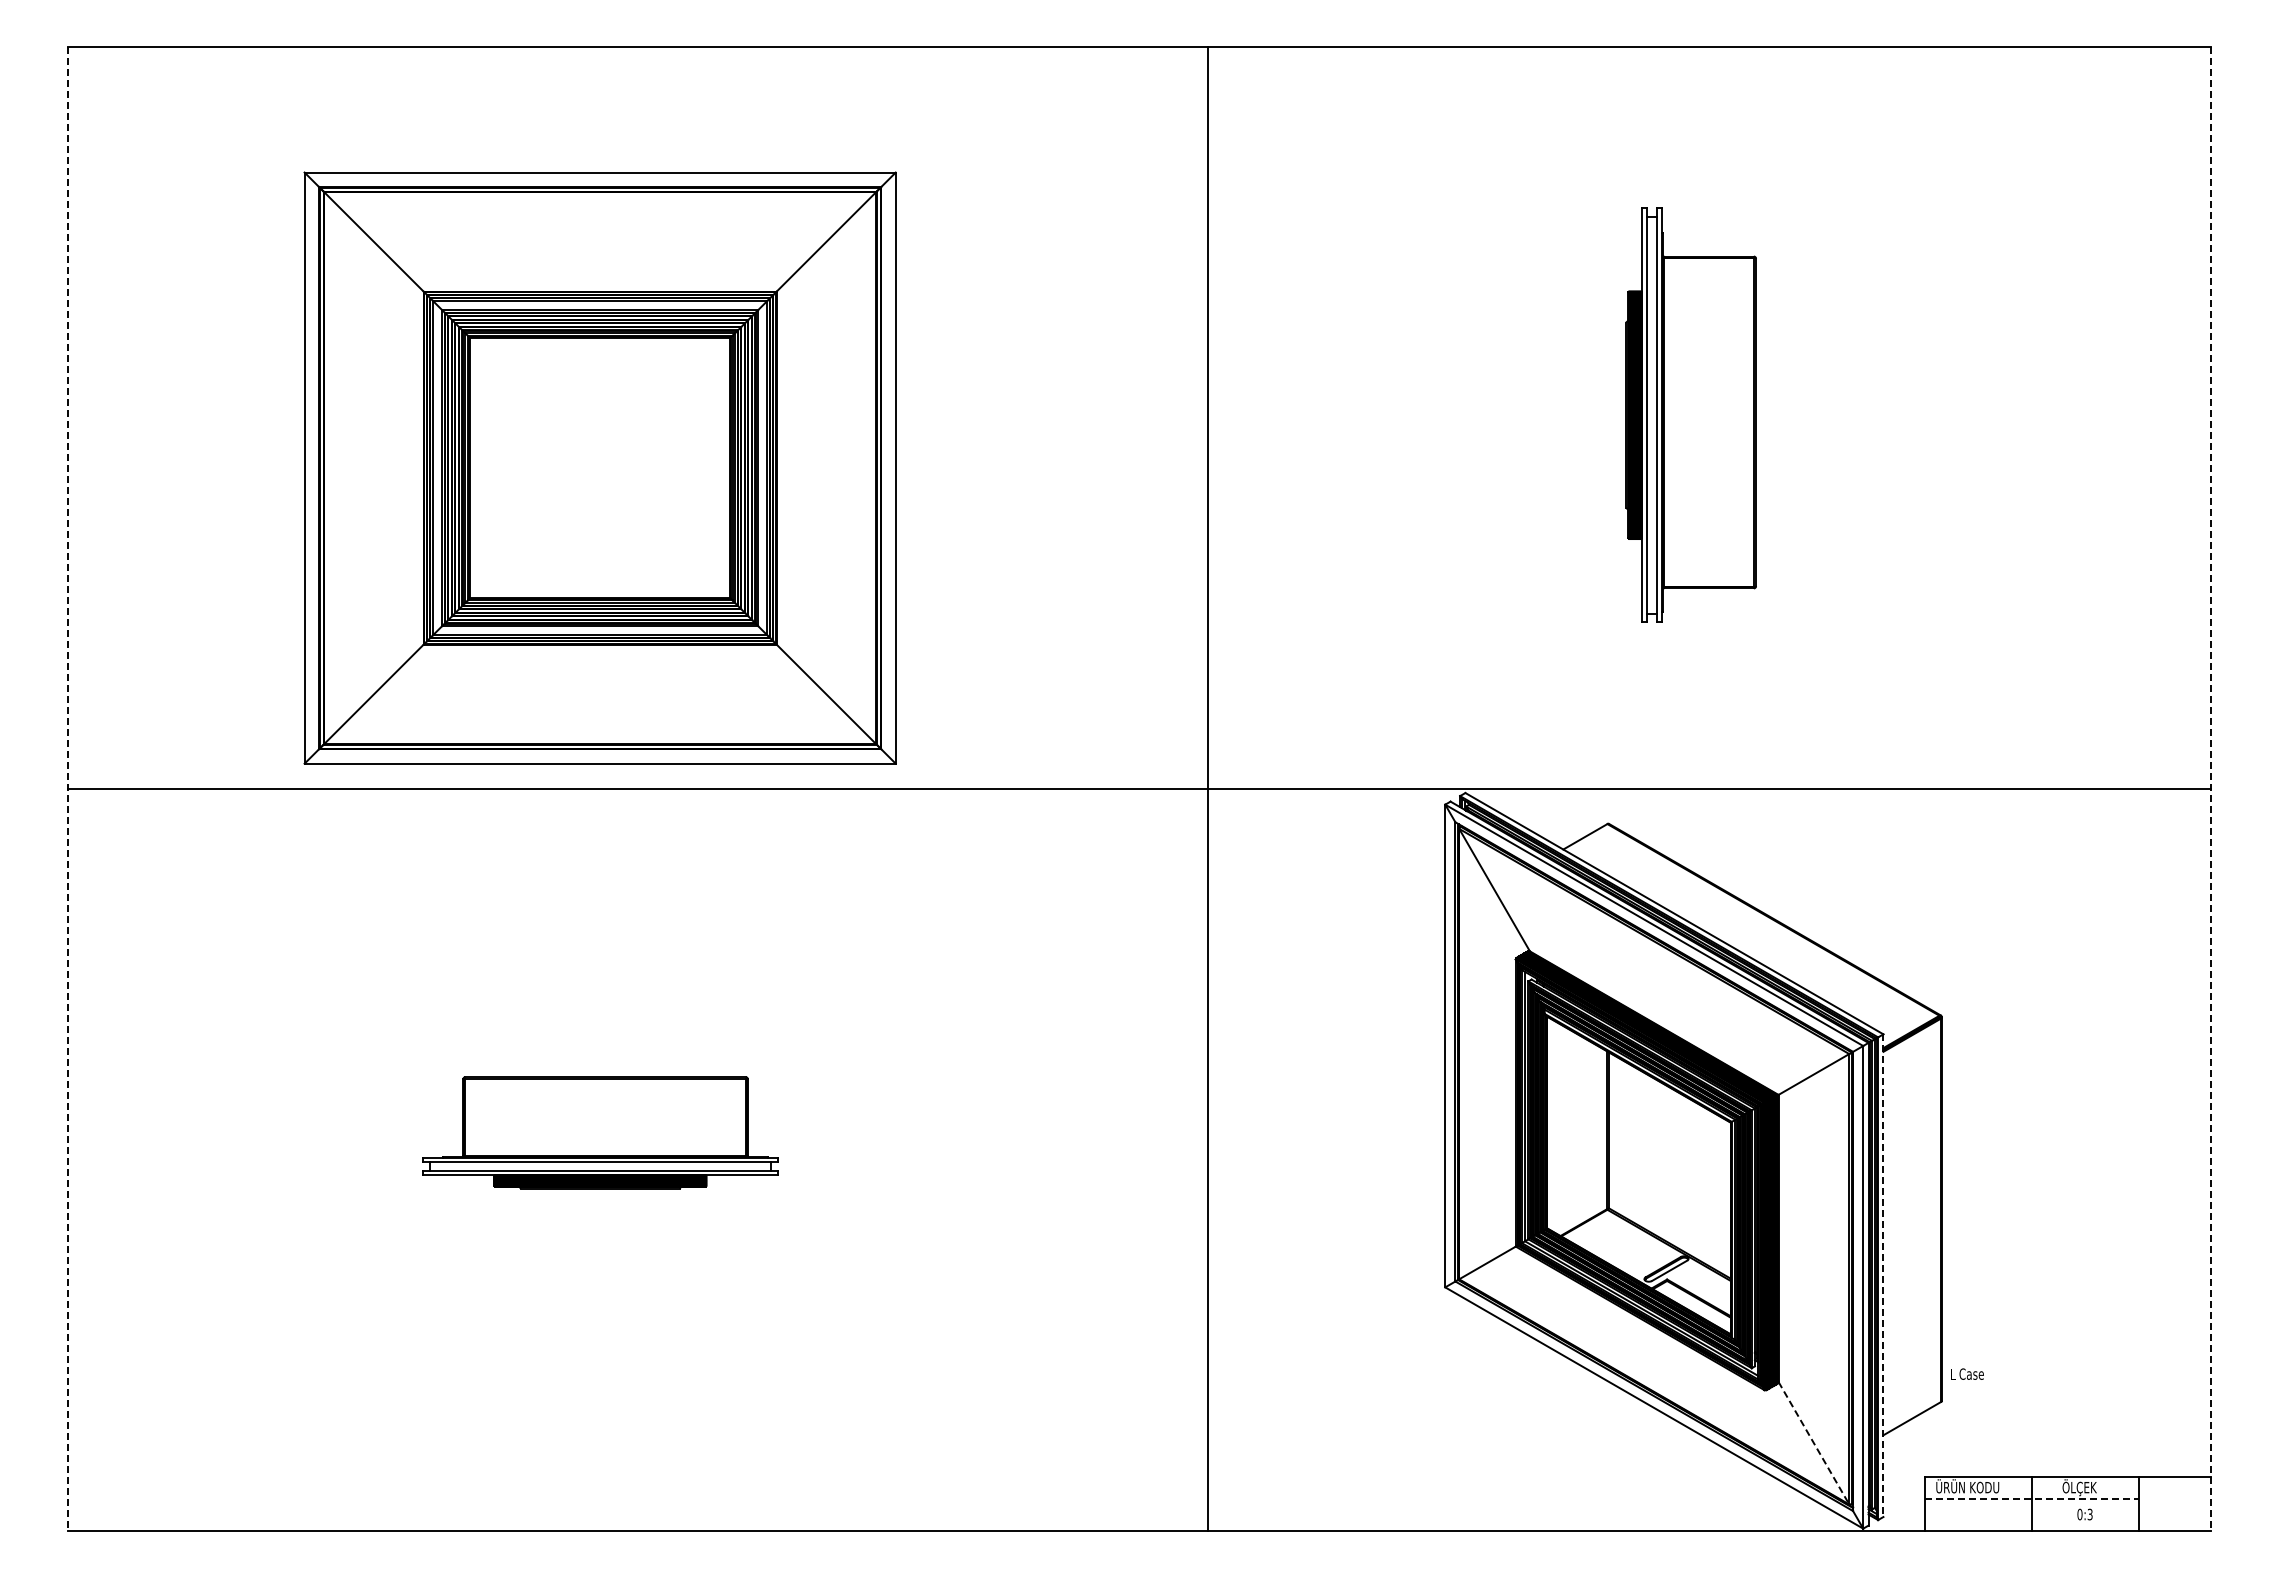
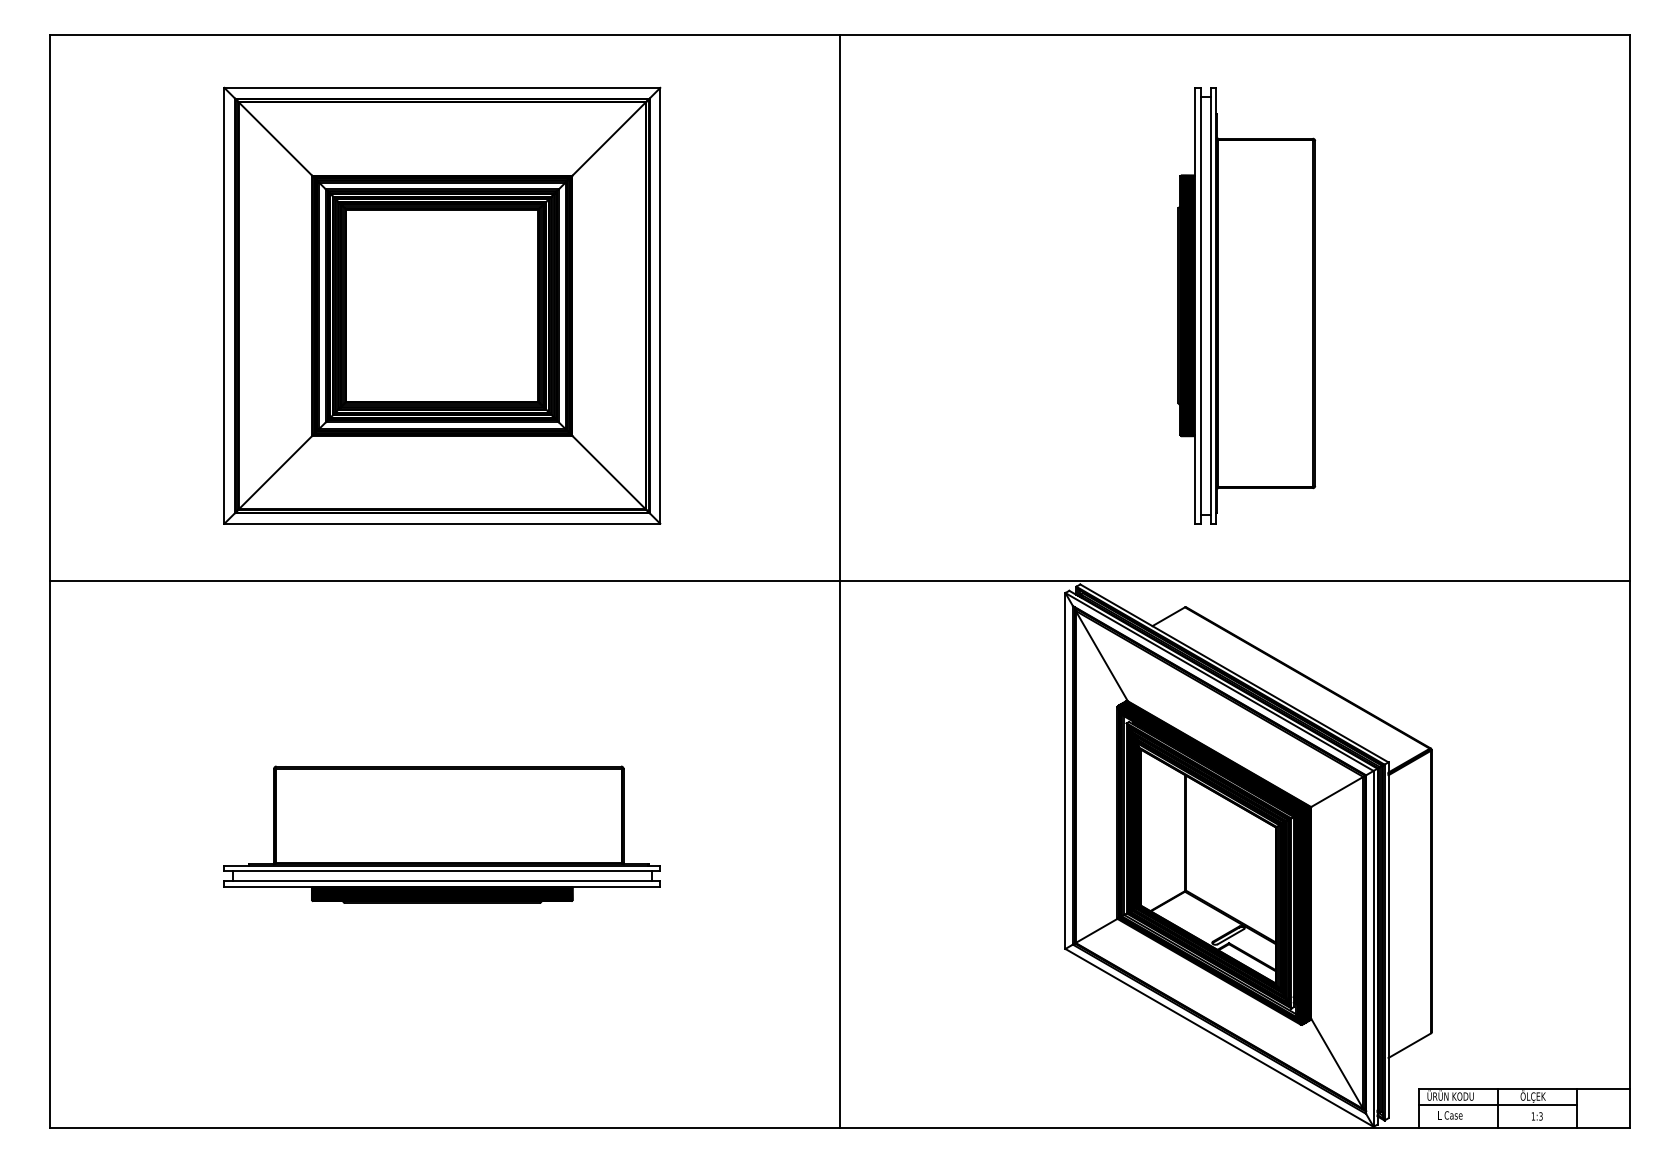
part: (1690, 415) -> (1246, 306), size x1.43
part: (599, 467) -> (441, 305), moved
line: (1207, 788) -> (840, 581), moved
line: (68, 789) -> (50, 581), dashed -> solid
line: (2210, 789) -> (1629, 581), dashed -> solid
part: (600, 1132) -> (442, 834), size x1.67
line: (1883, 1276) -> (1388, 940), dashed -> solid
text: (1967, 1373) -> (1450, 1114), moved
line: (1813, 1443) -> (1336, 1064), dashed -> solid
line: (2032, 1498) -> (1498, 1104), dashed -> solid
text: (2079, 1514) -> (1533, 1116), 0:3 -> 1:3

